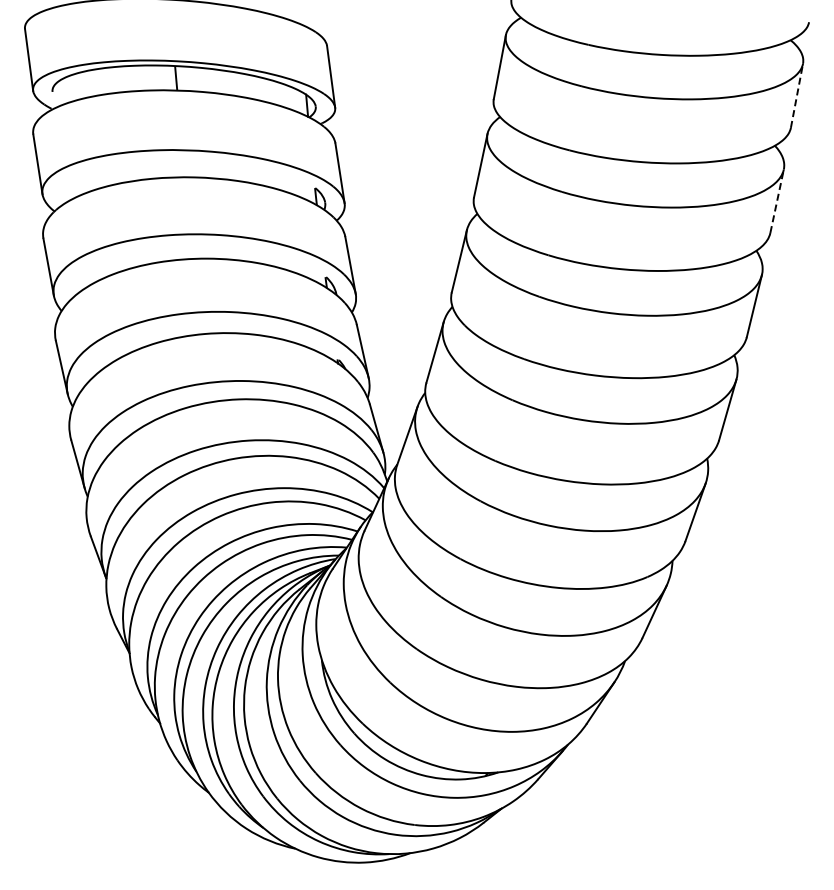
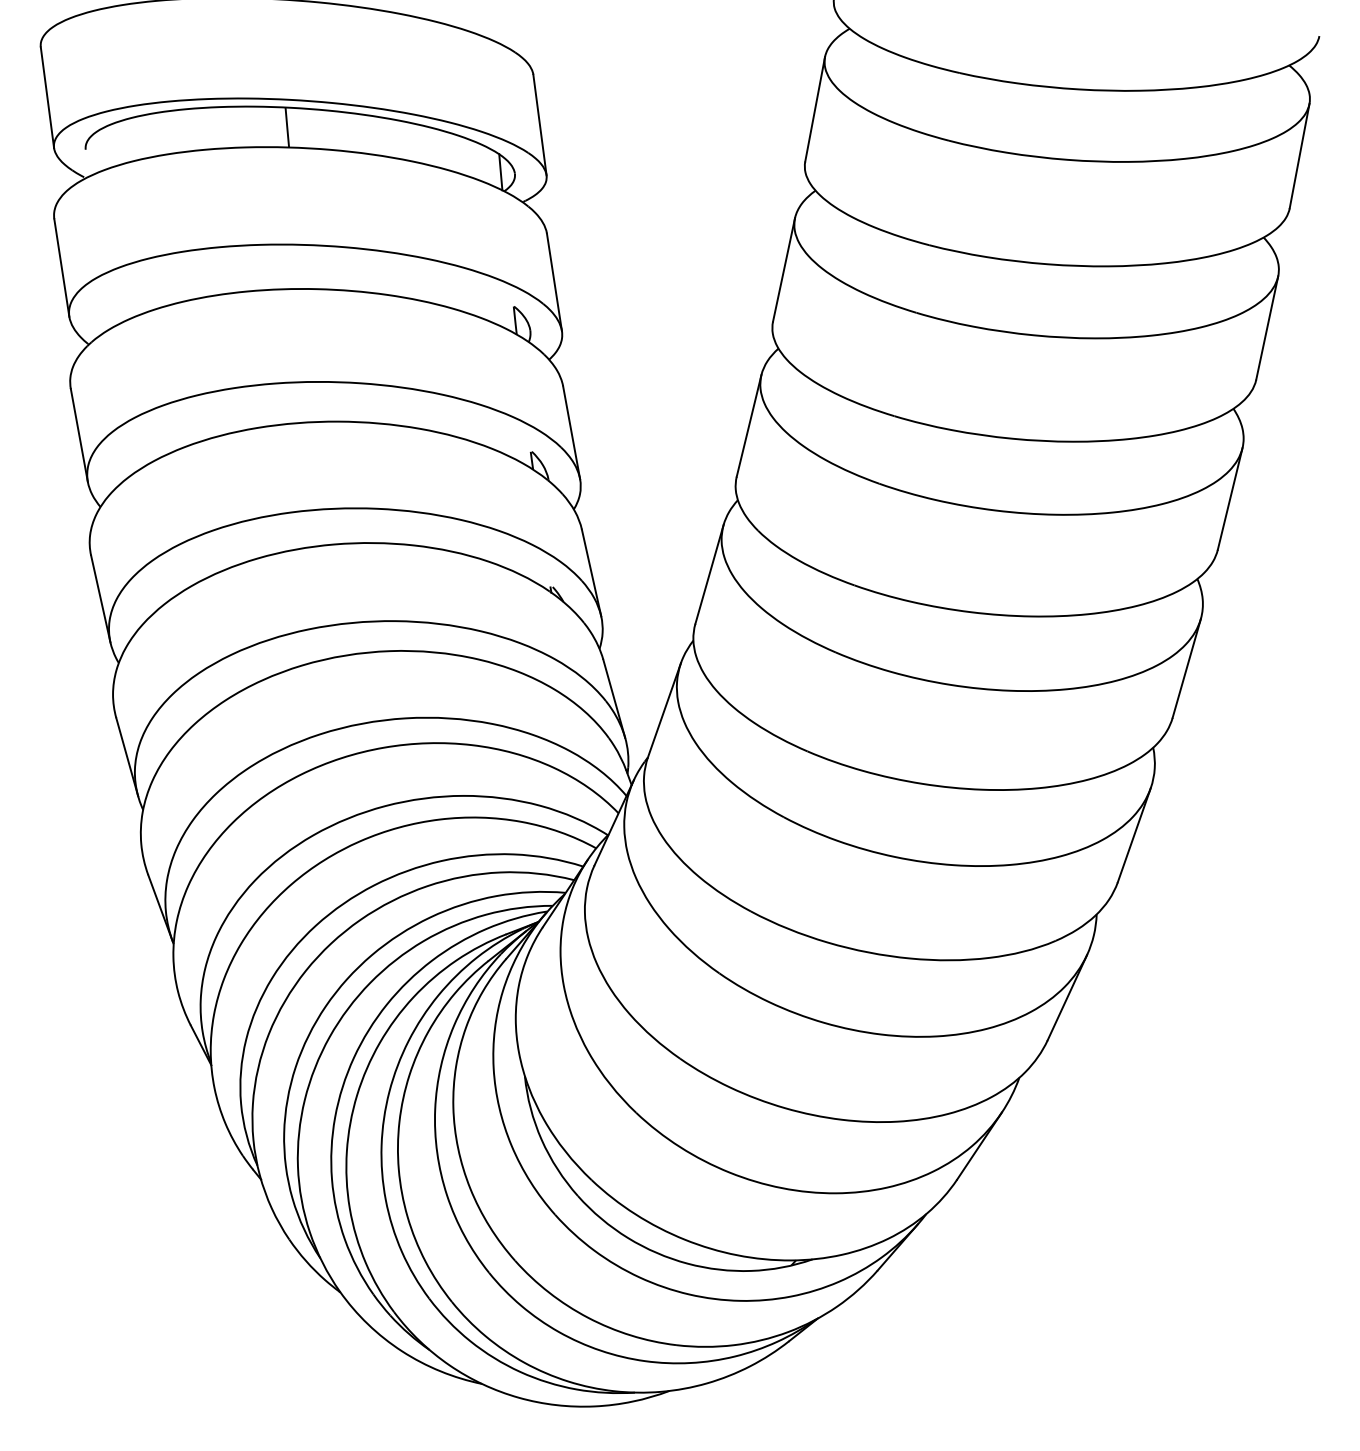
line: (796, 95) -> (1298, 155), dashed -> solid
line: (777, 200) -> (1267, 326), dashed -> solid

